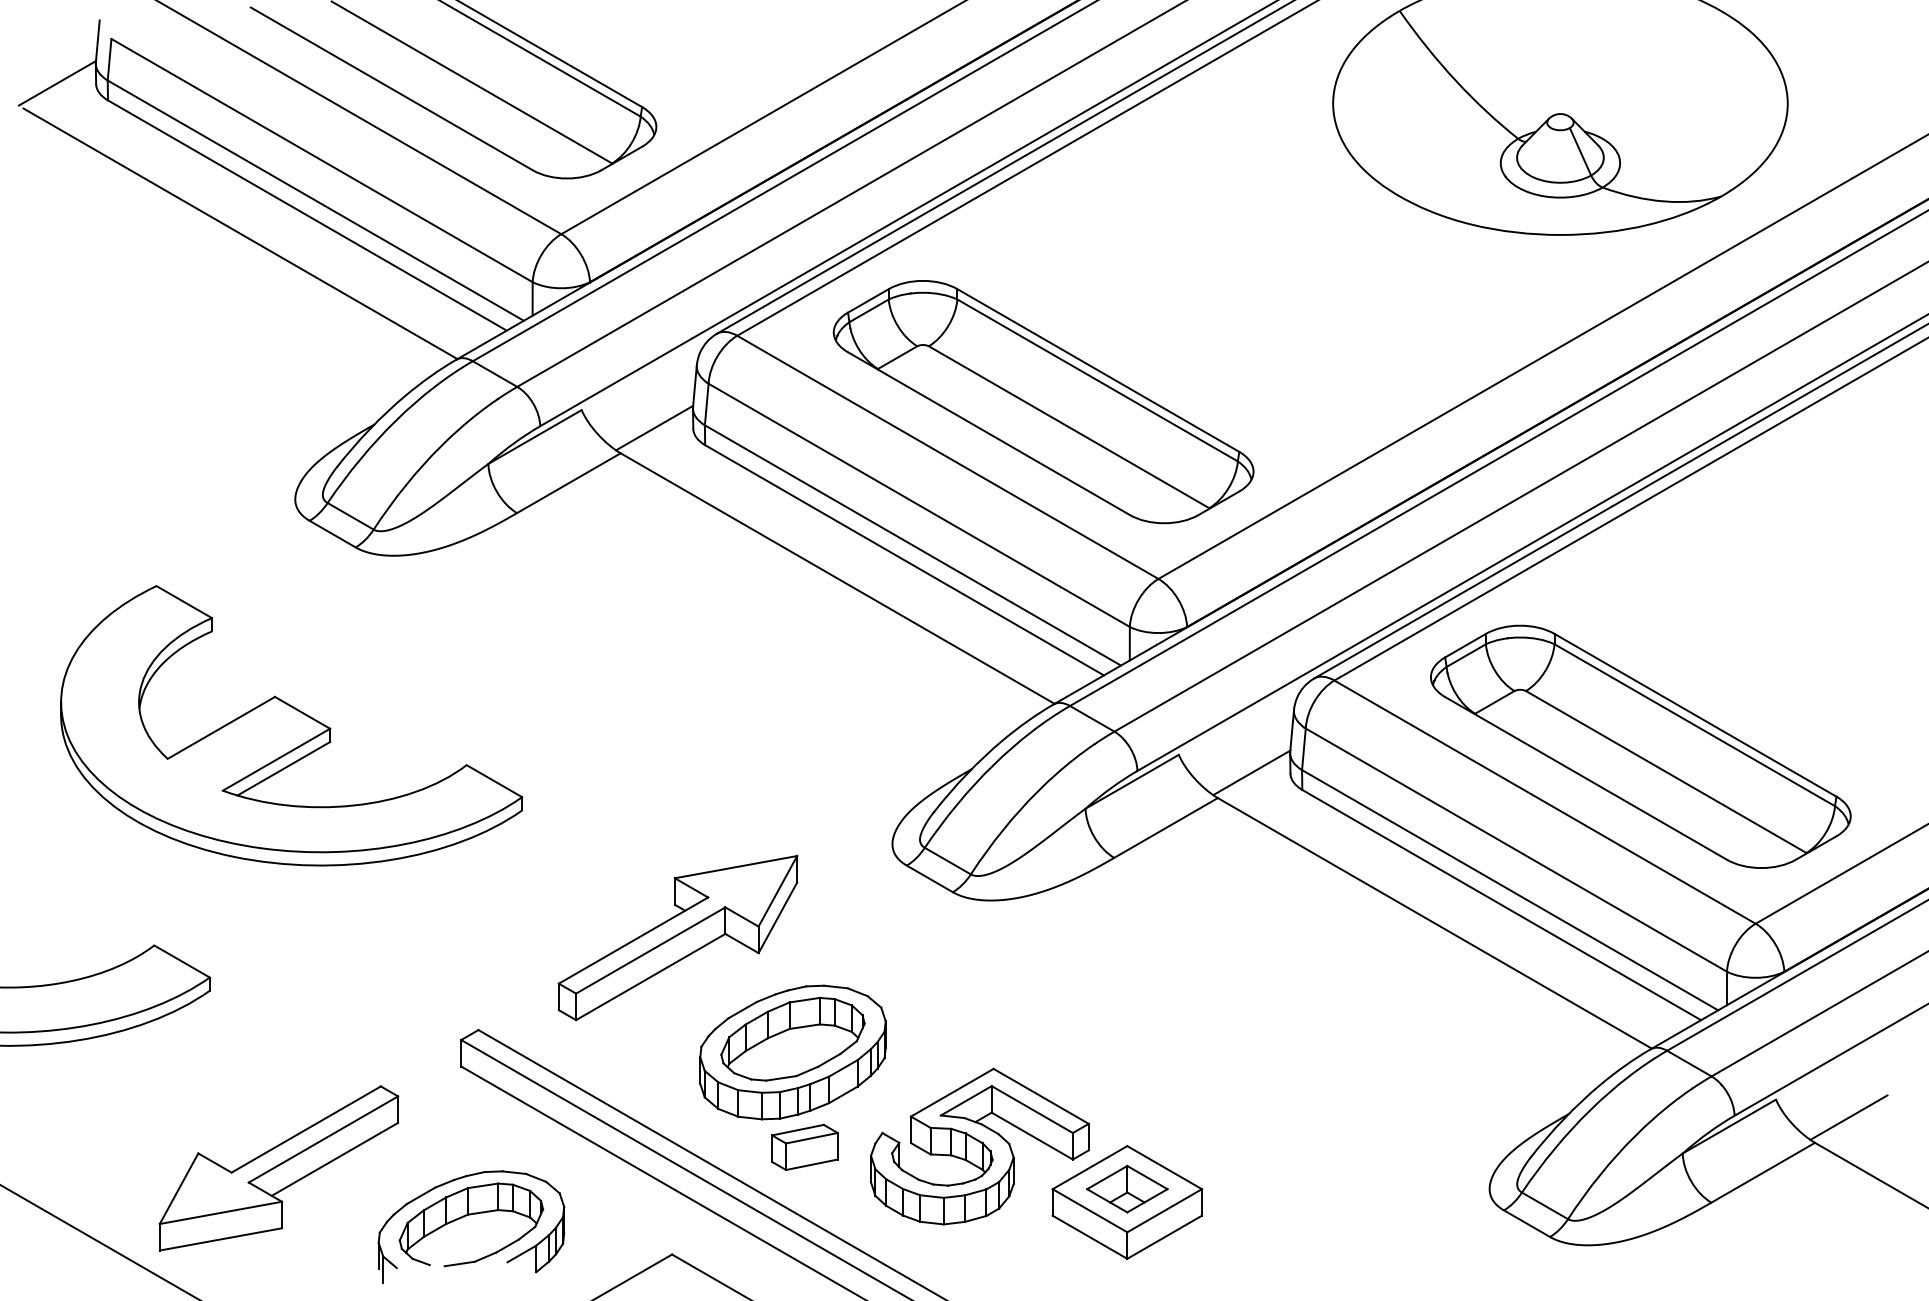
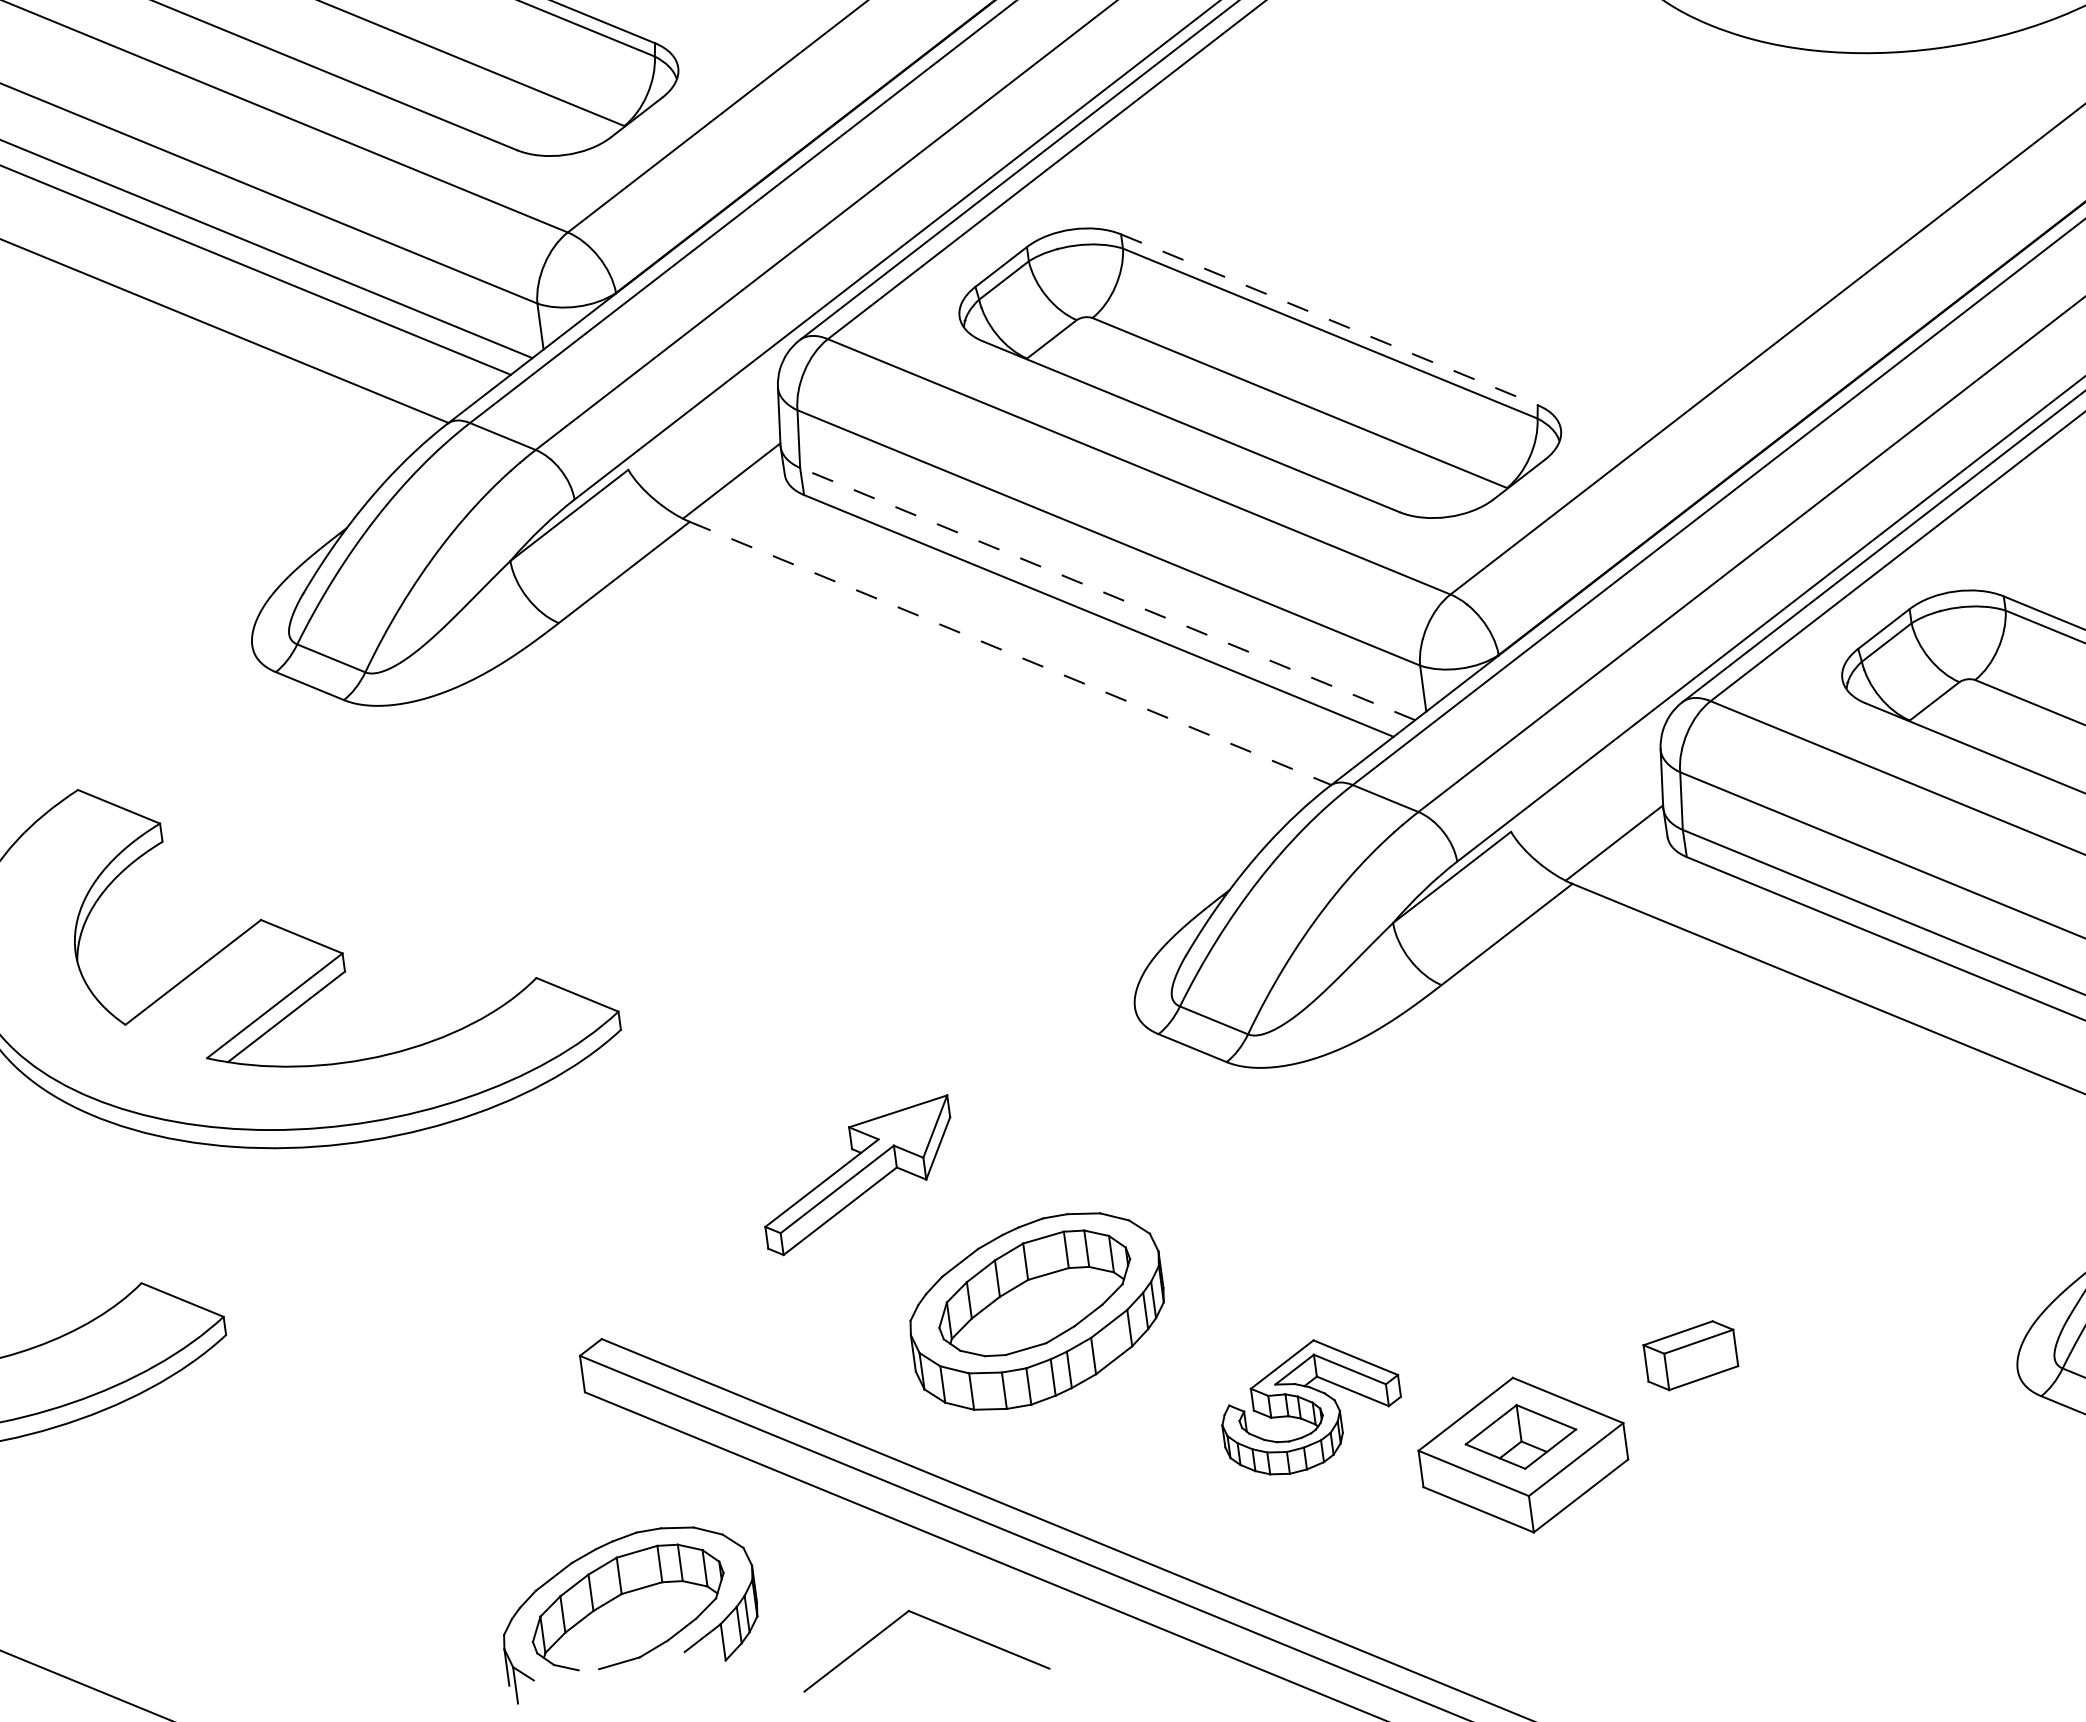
line: (1098, 370) -> (1329, 319), solid -> dashed
line: (912, 545) -> (1107, 594), solid -> dashed
line: (837, 578) -> (1010, 653), solid -> dashed
part: (677, 938) -> (857, 1176), size x0.6
part: (804, 1146) -> (1690, 1354), moved
part: (979, 1146) -> (1310, 1405), size x0.6
part: (278, 1168) -> (353, 1565), removed

